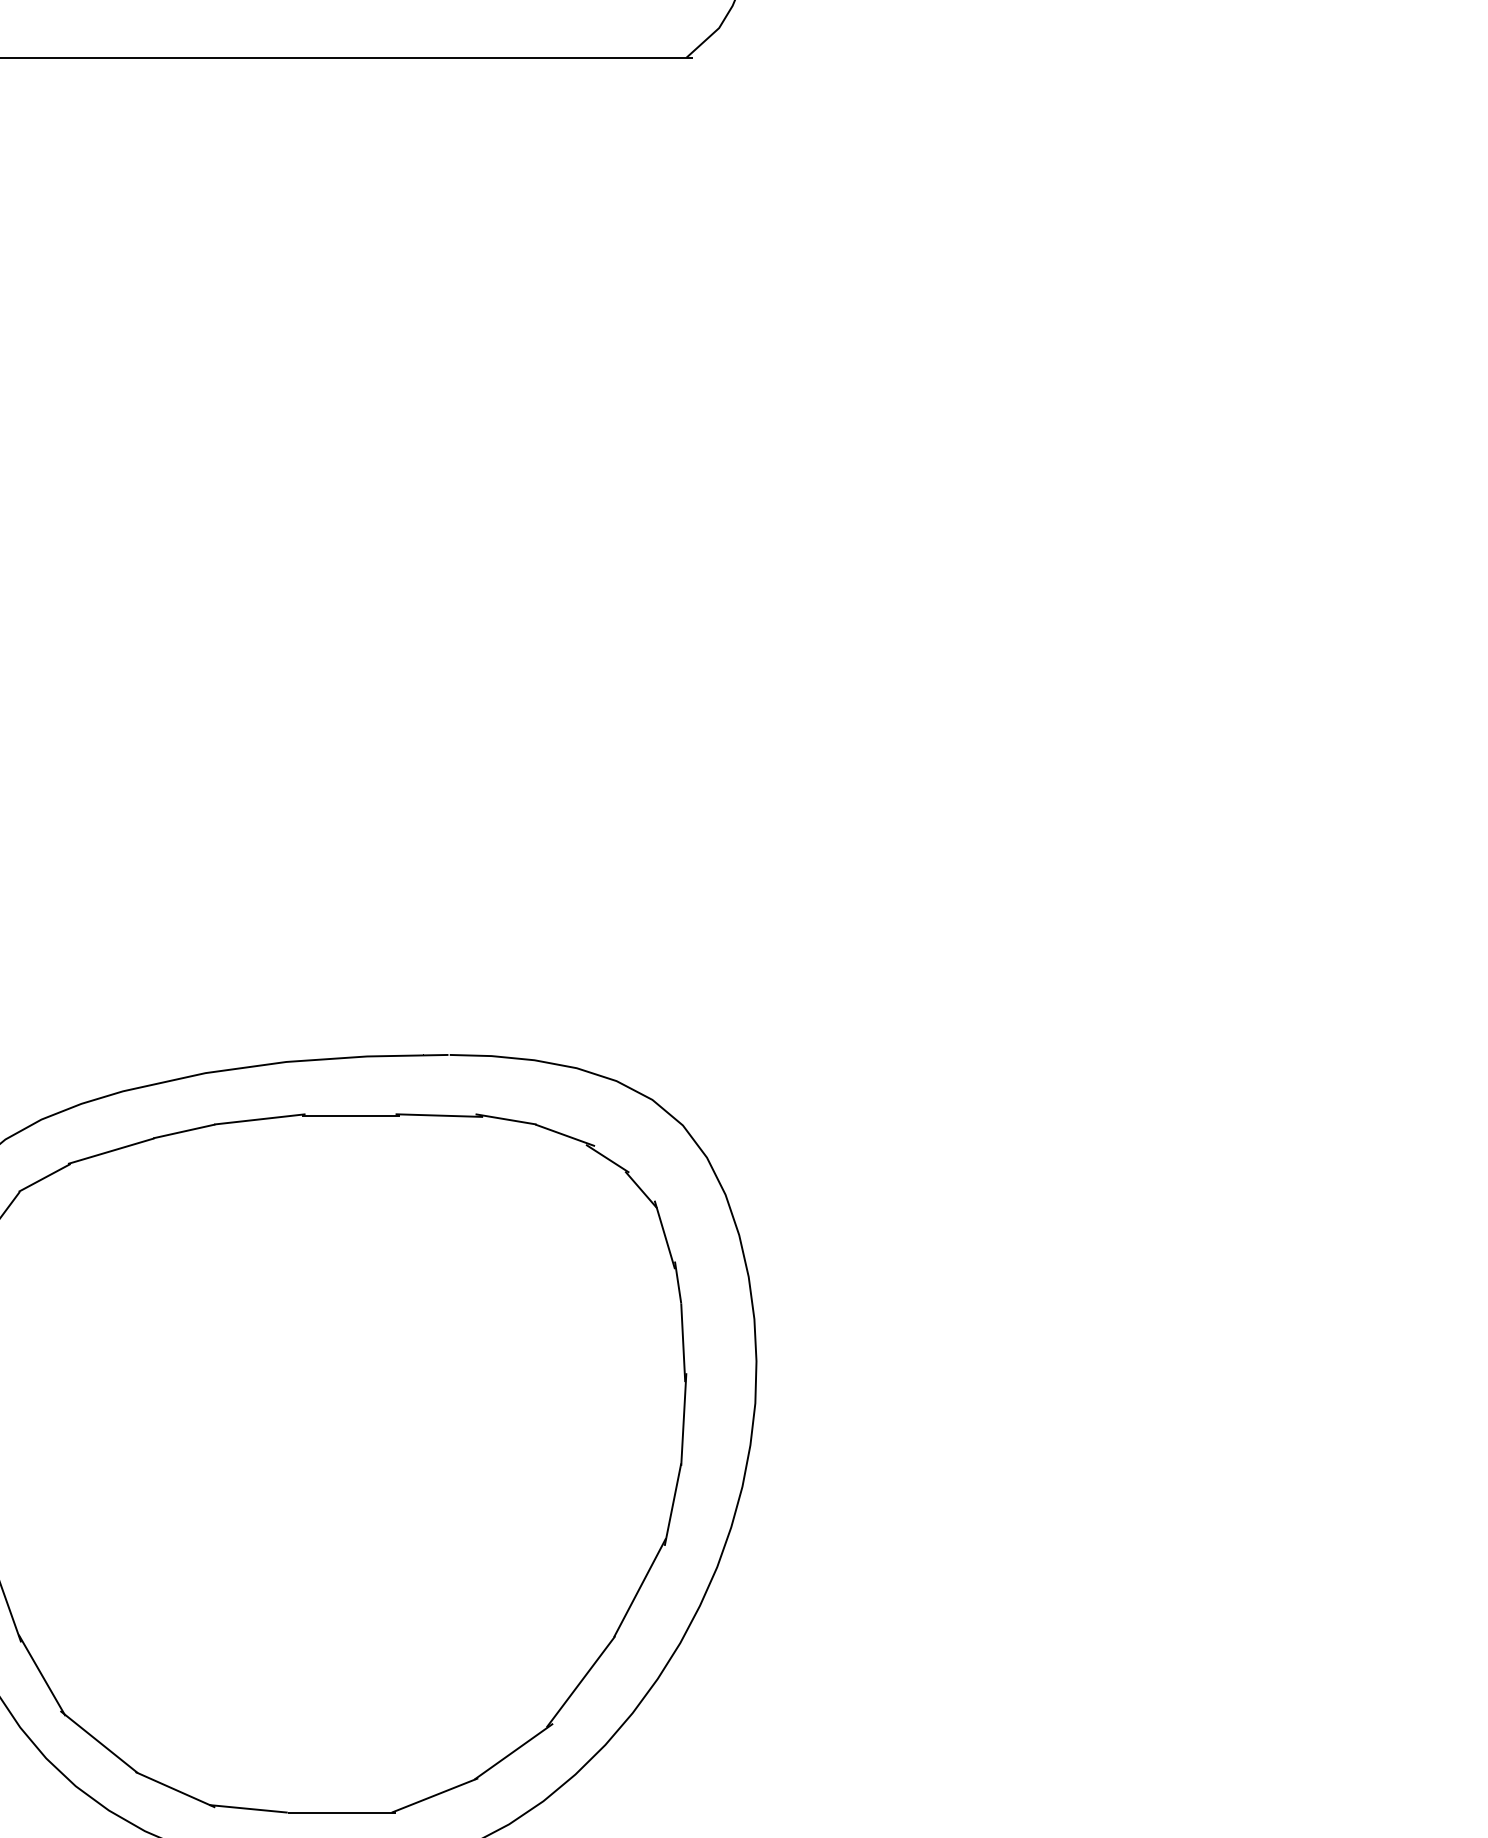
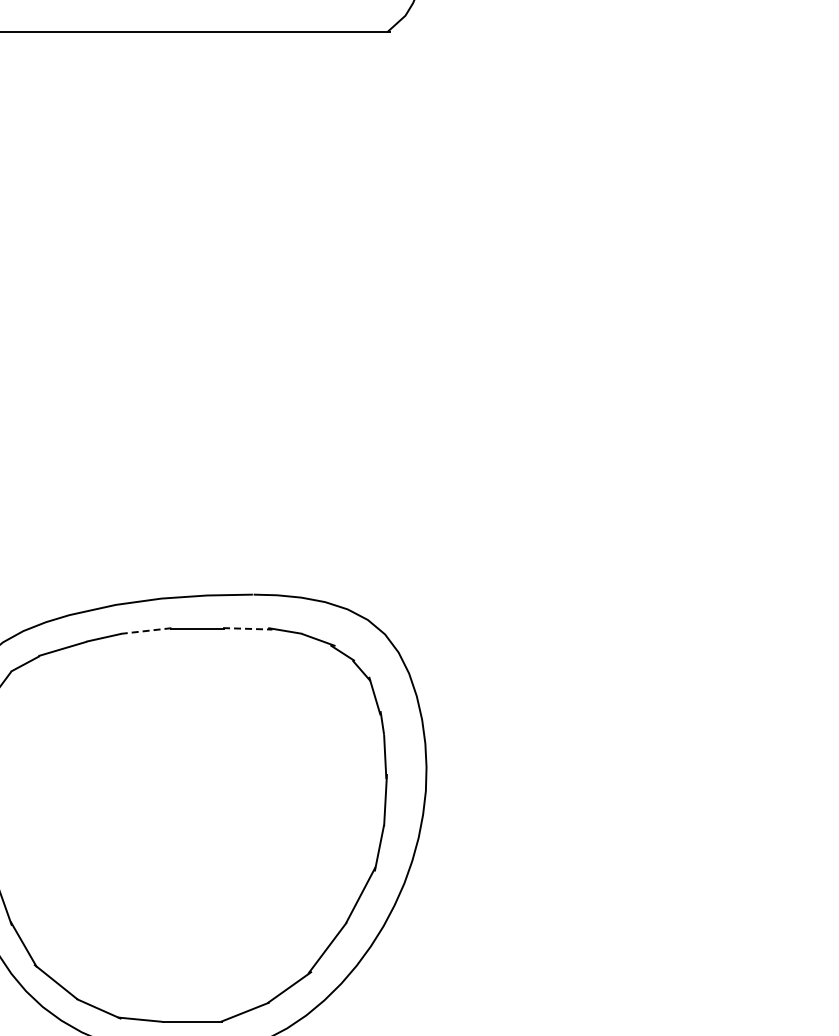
line: (438, 1114) -> (247, 628), solid -> dashed
line: (259, 1118) -> (146, 630), solid -> dashed

